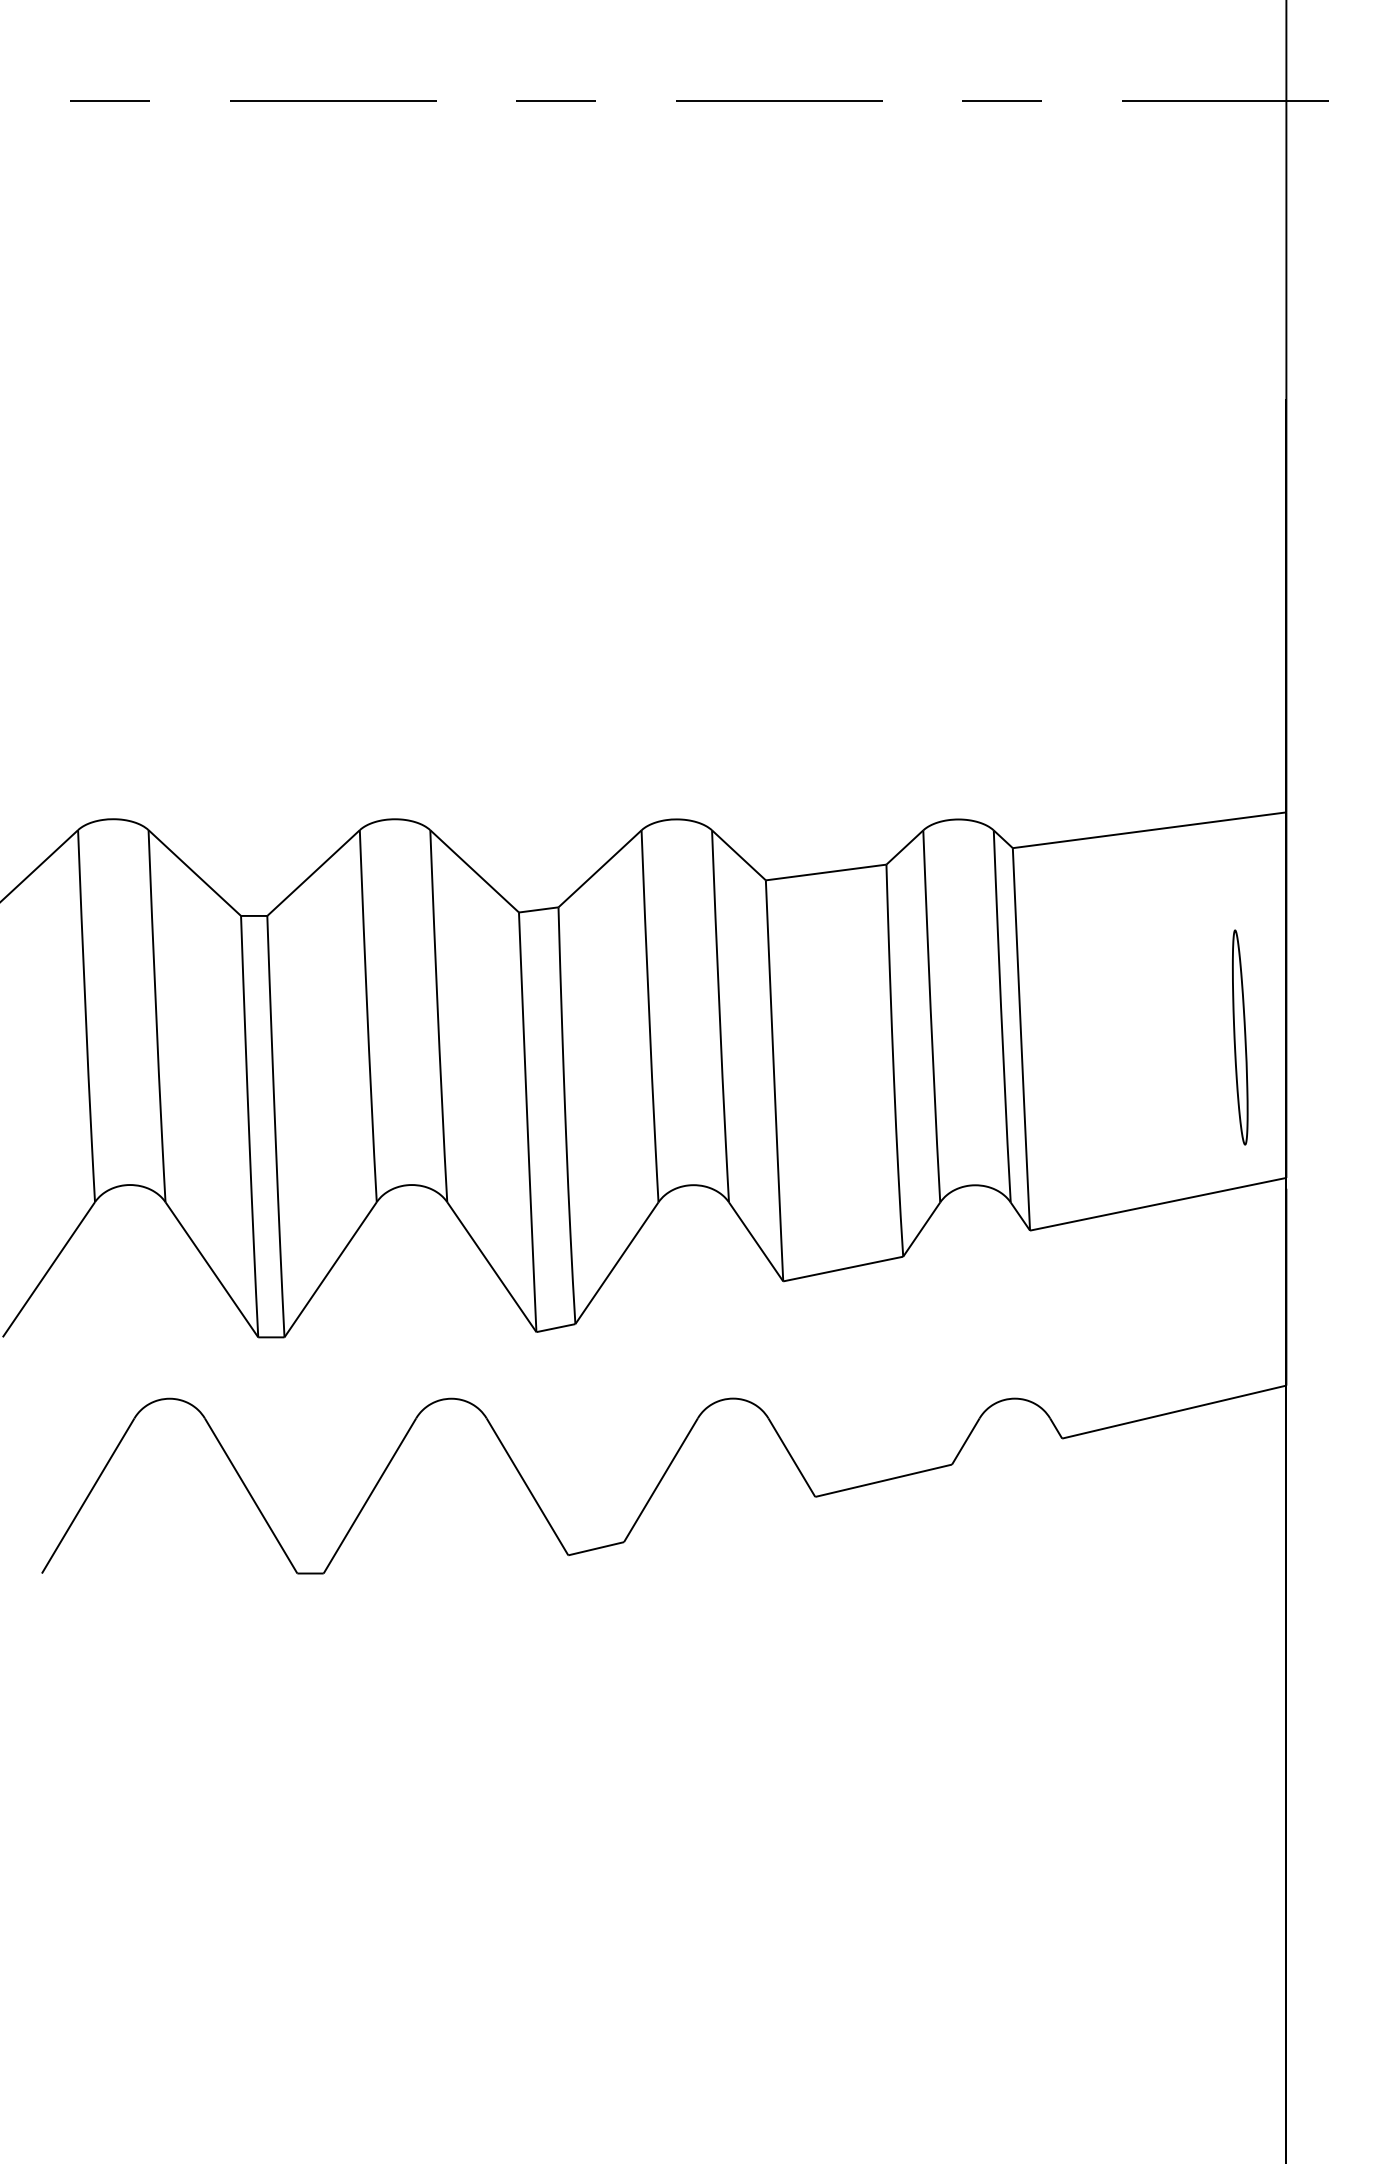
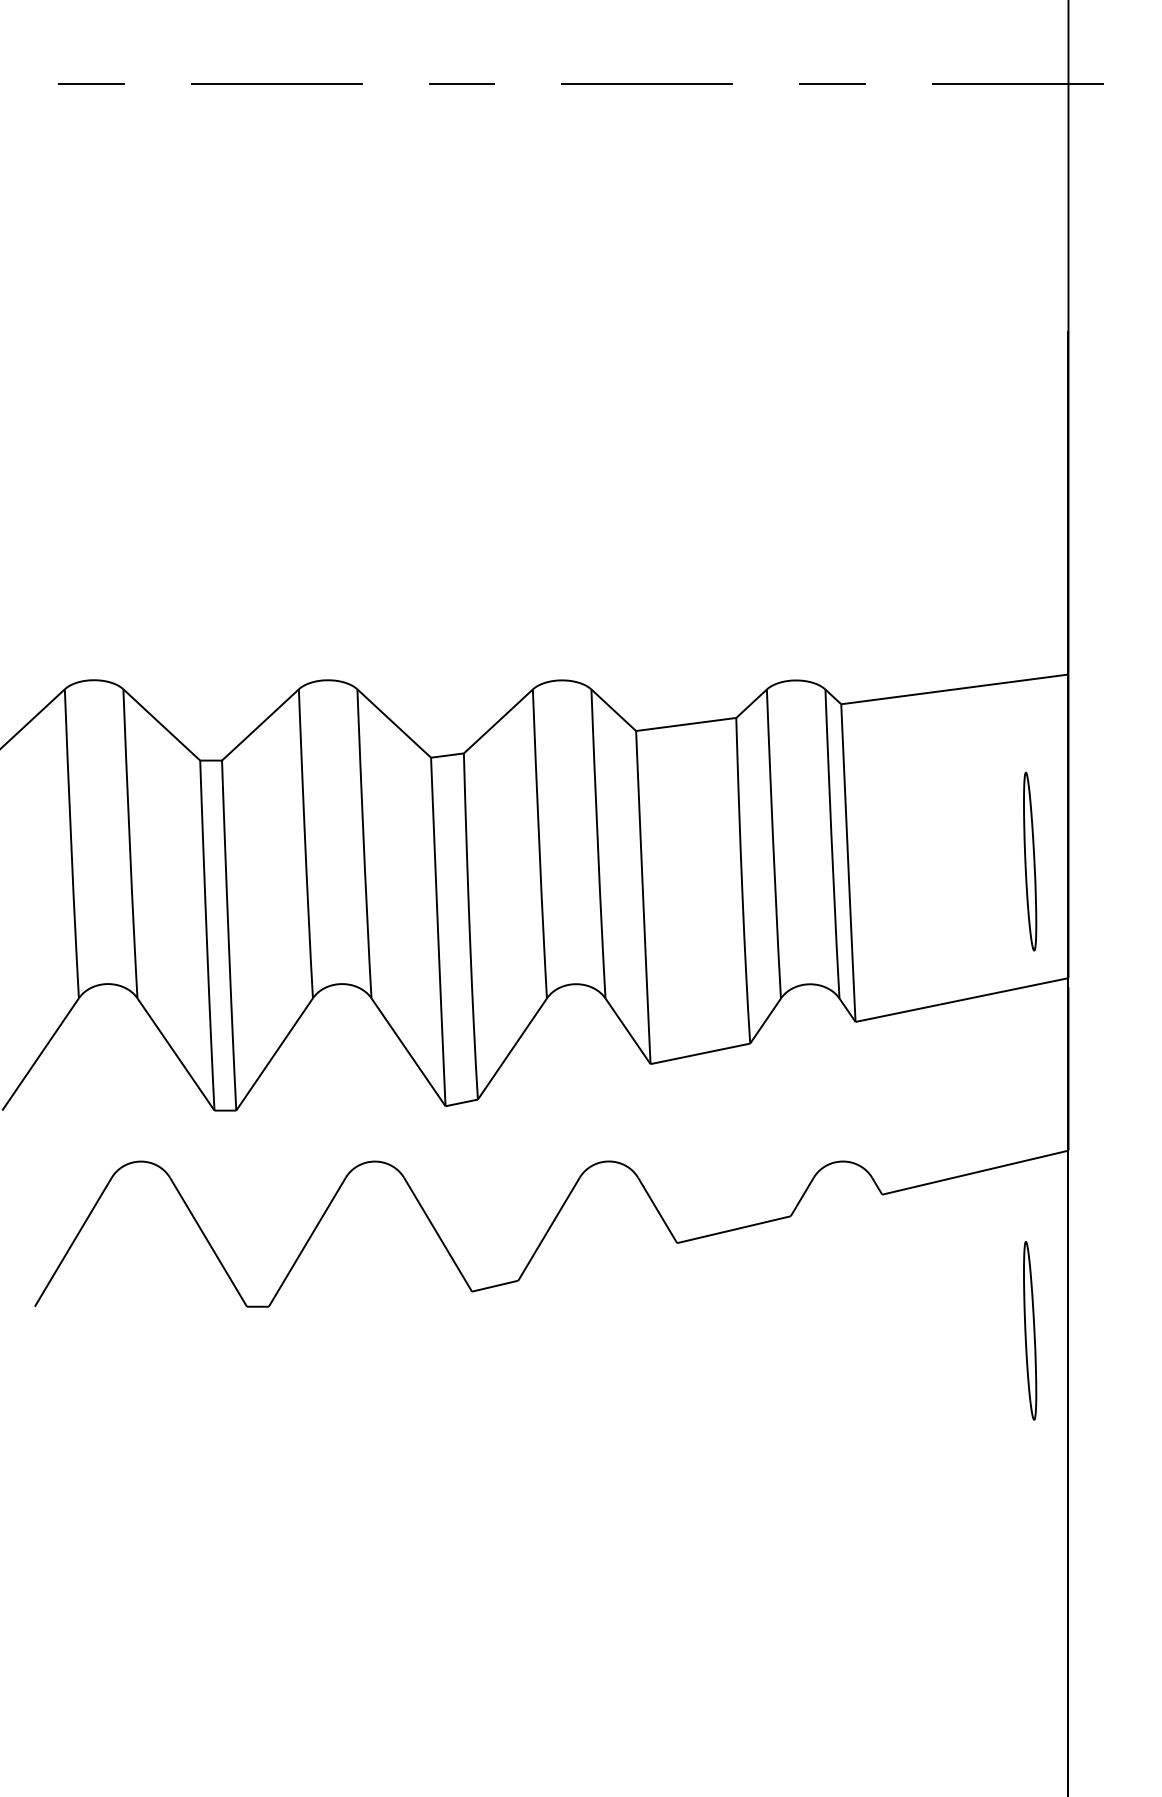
part: (1240, 1602) -> (1030, 1330), added

